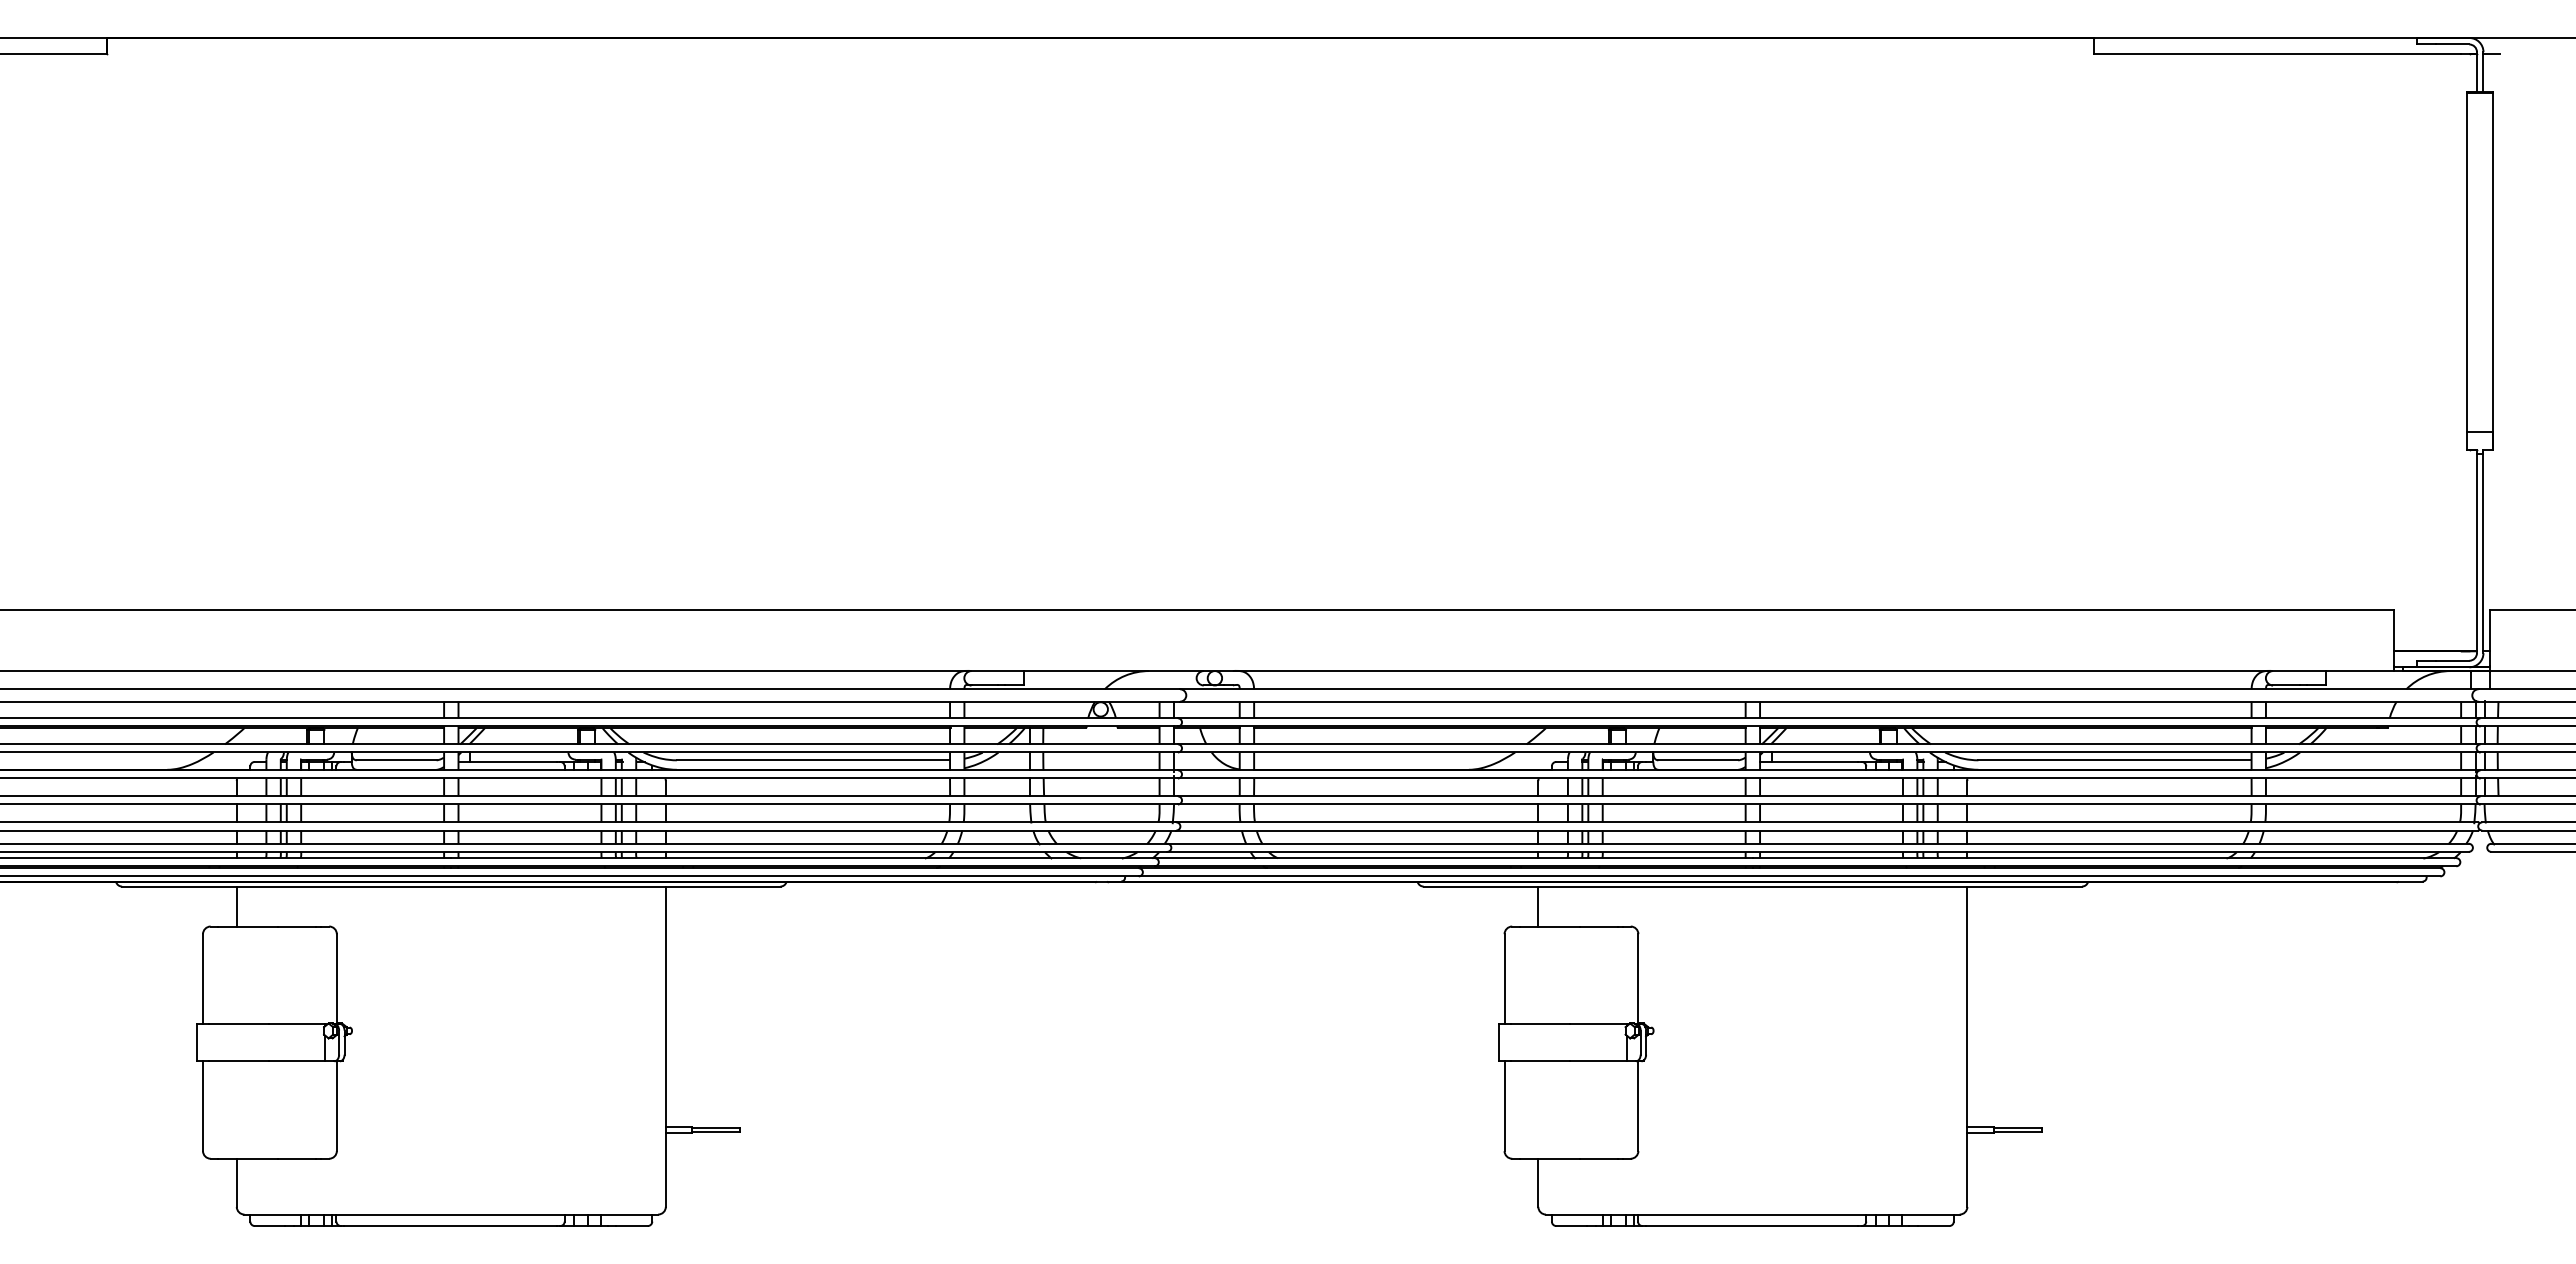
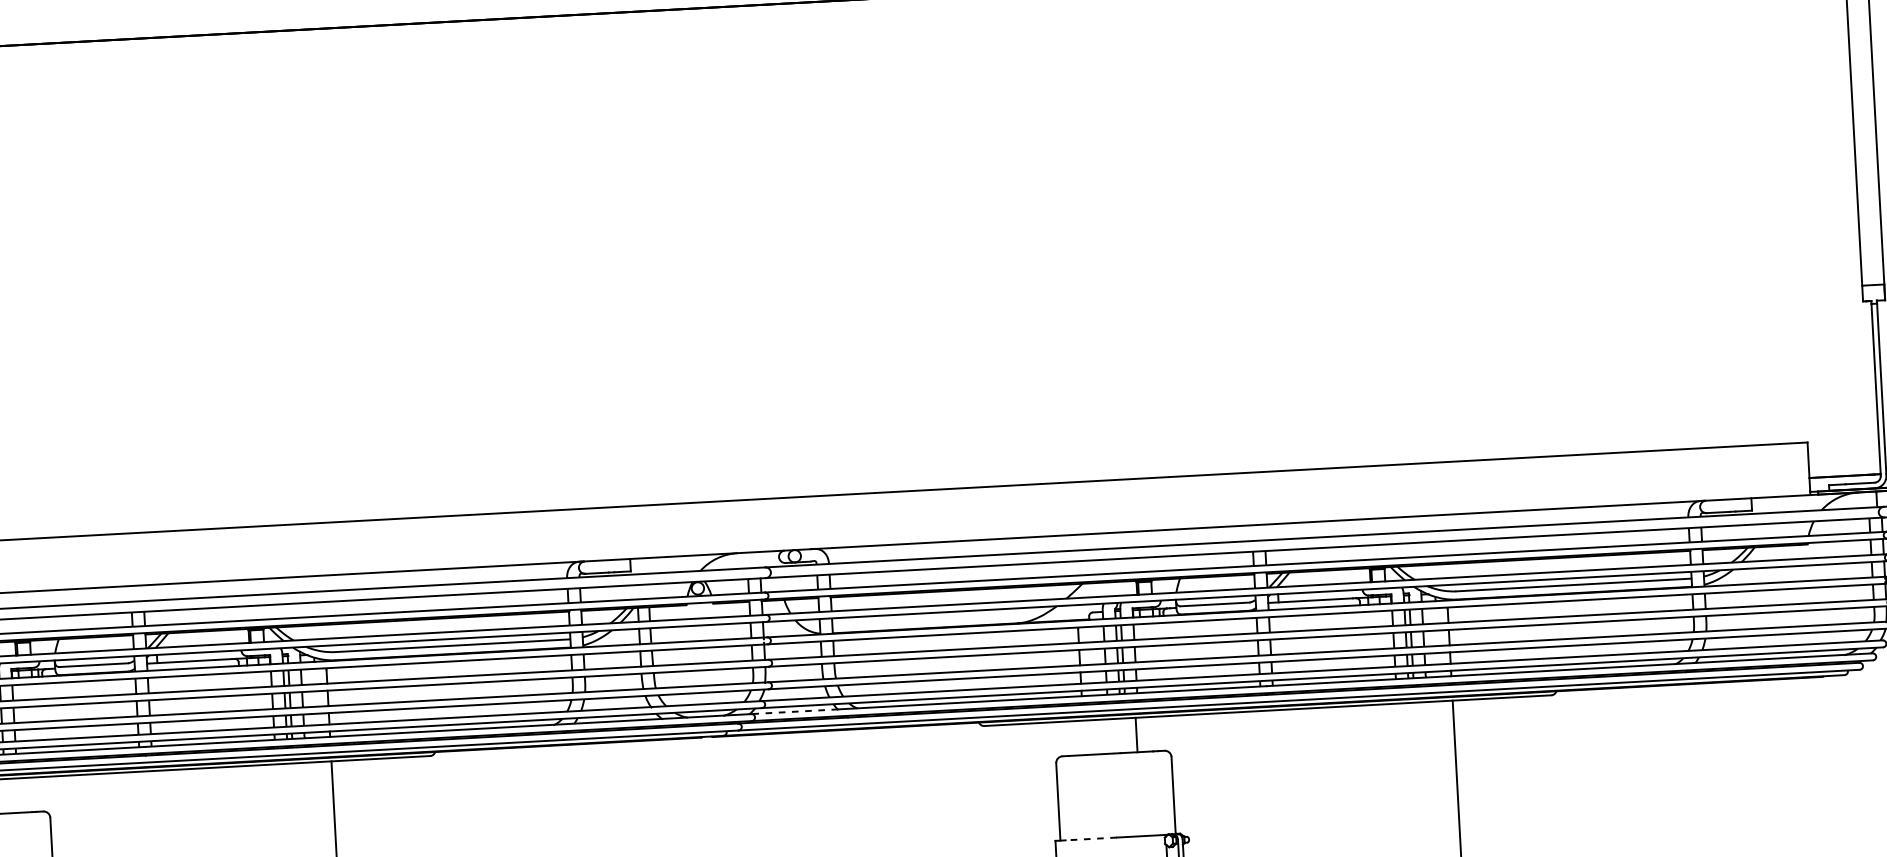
line: (1204, 858) -> (794, 712), solid -> dashed
line: (1538, 906) -> (1136, 734), moved
line: (1540, 1024) -> (1091, 839), solid -> dashed

